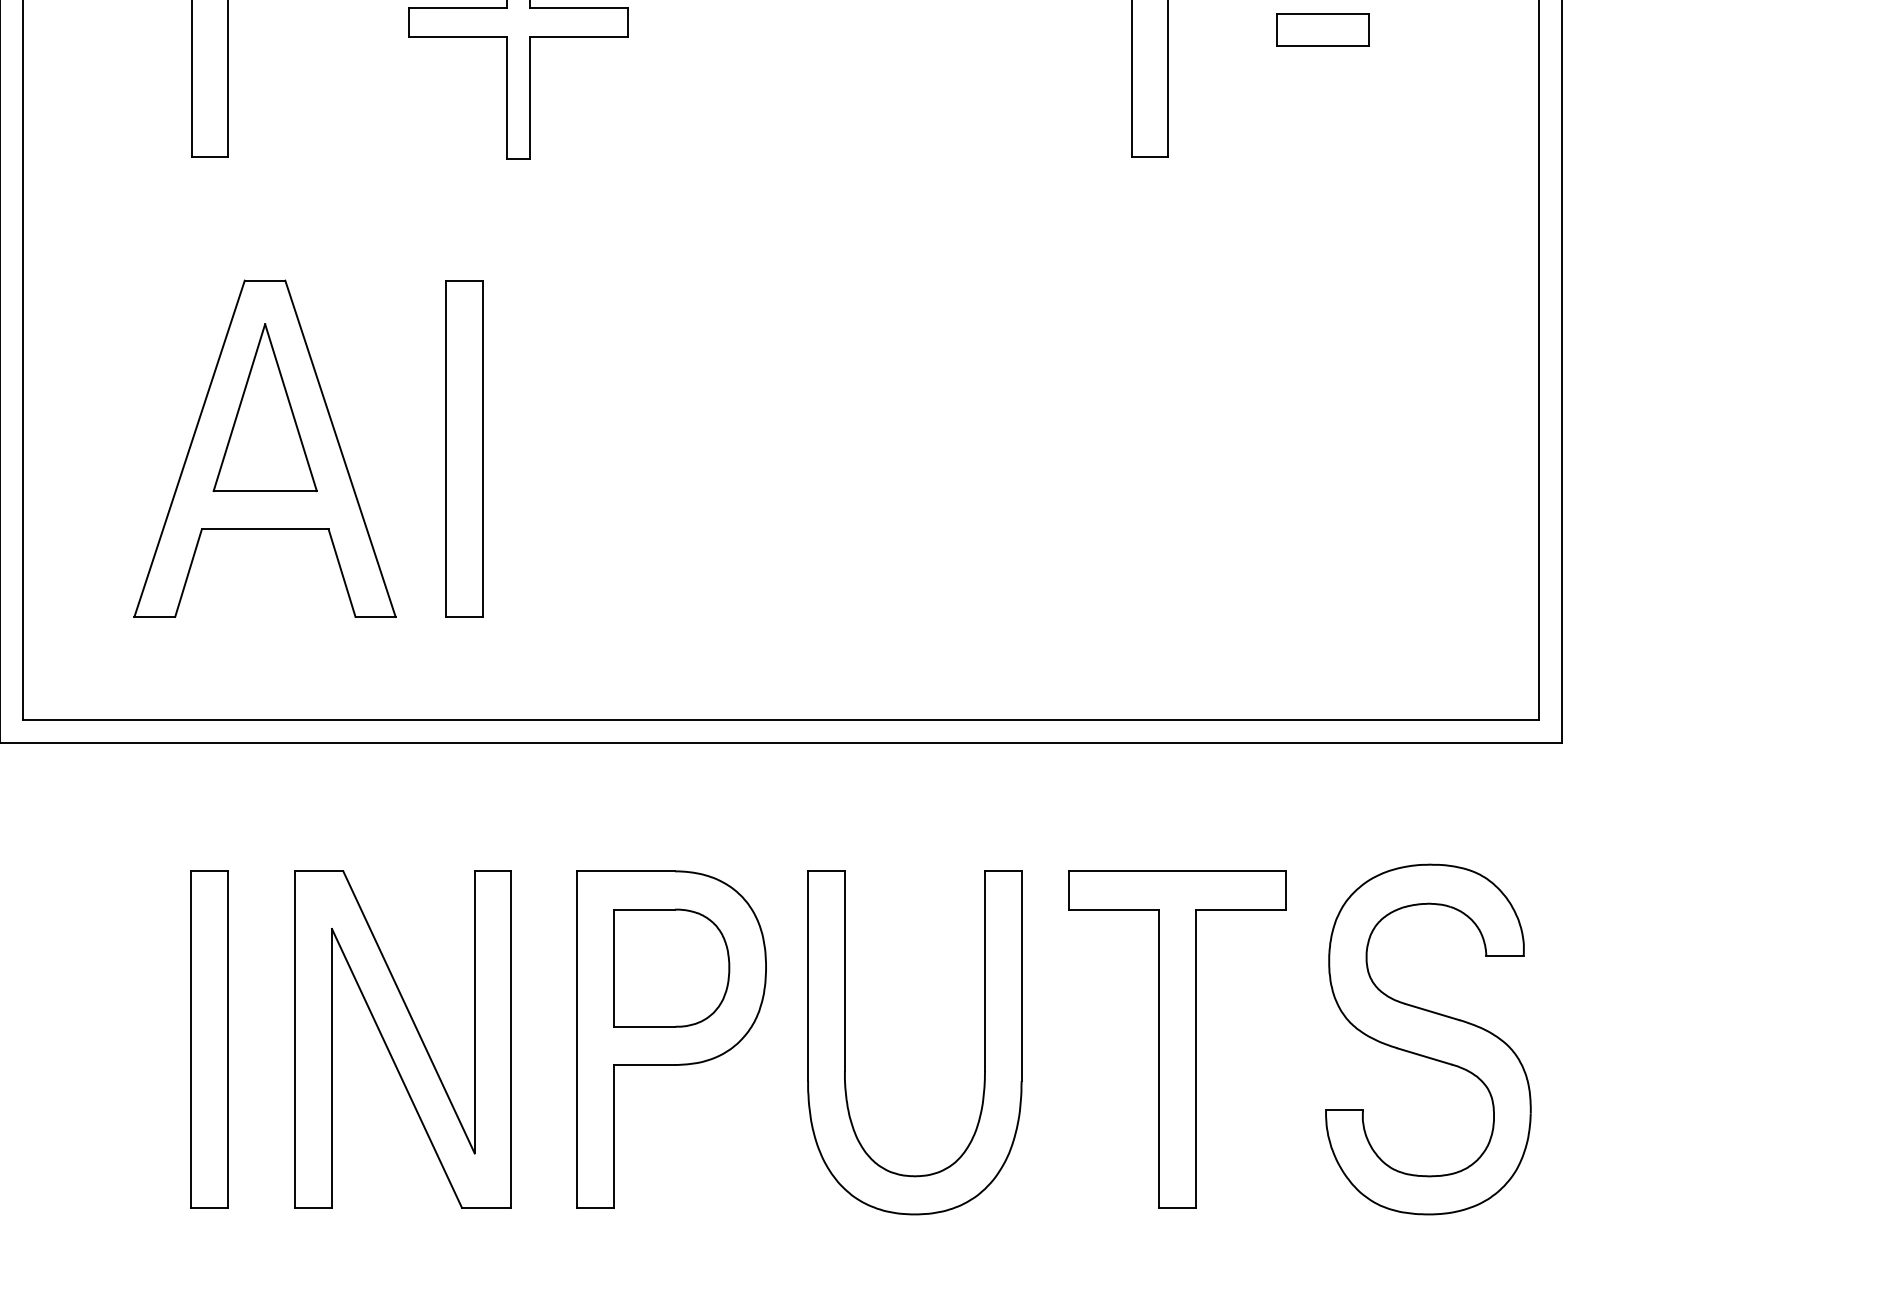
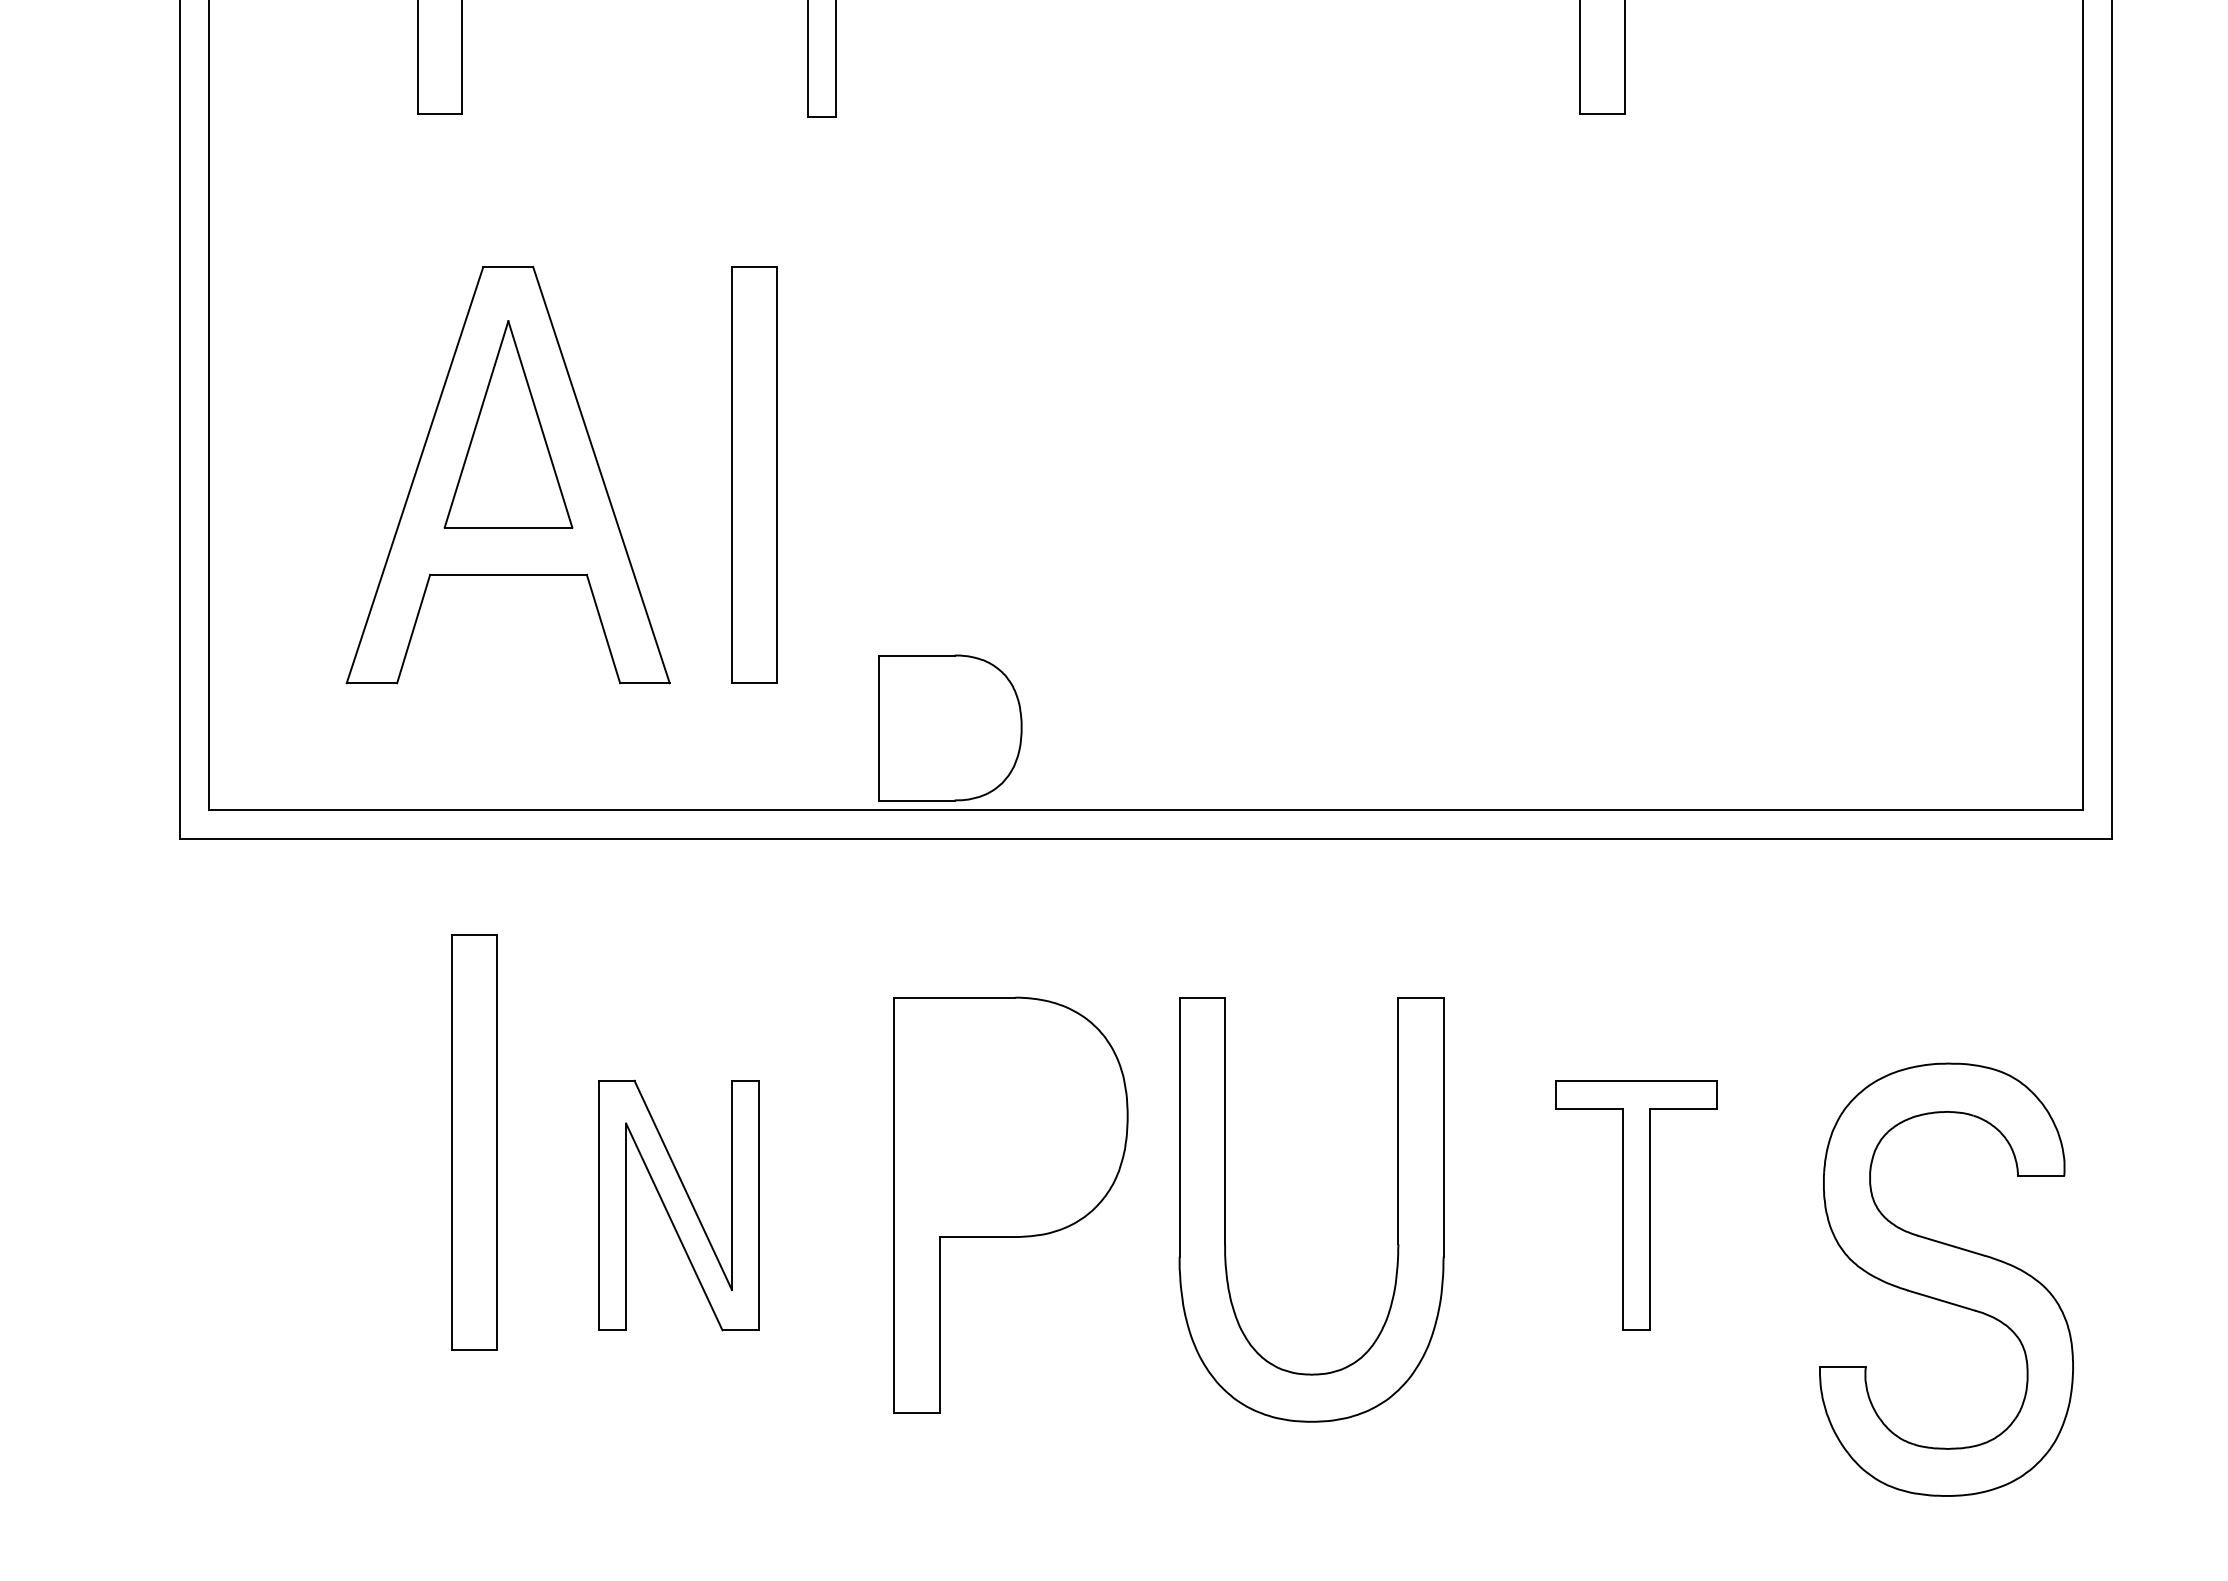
part: (671, 967) -> (950, 727), moved
part: (209, 1039) -> (474, 1142), moved
part: (402, 1039) -> (678, 1205), size x0.6
part: (1177, 1039) -> (1636, 1205), size x0.6
part: (1428, 1039) -> (1946, 1279), moved

